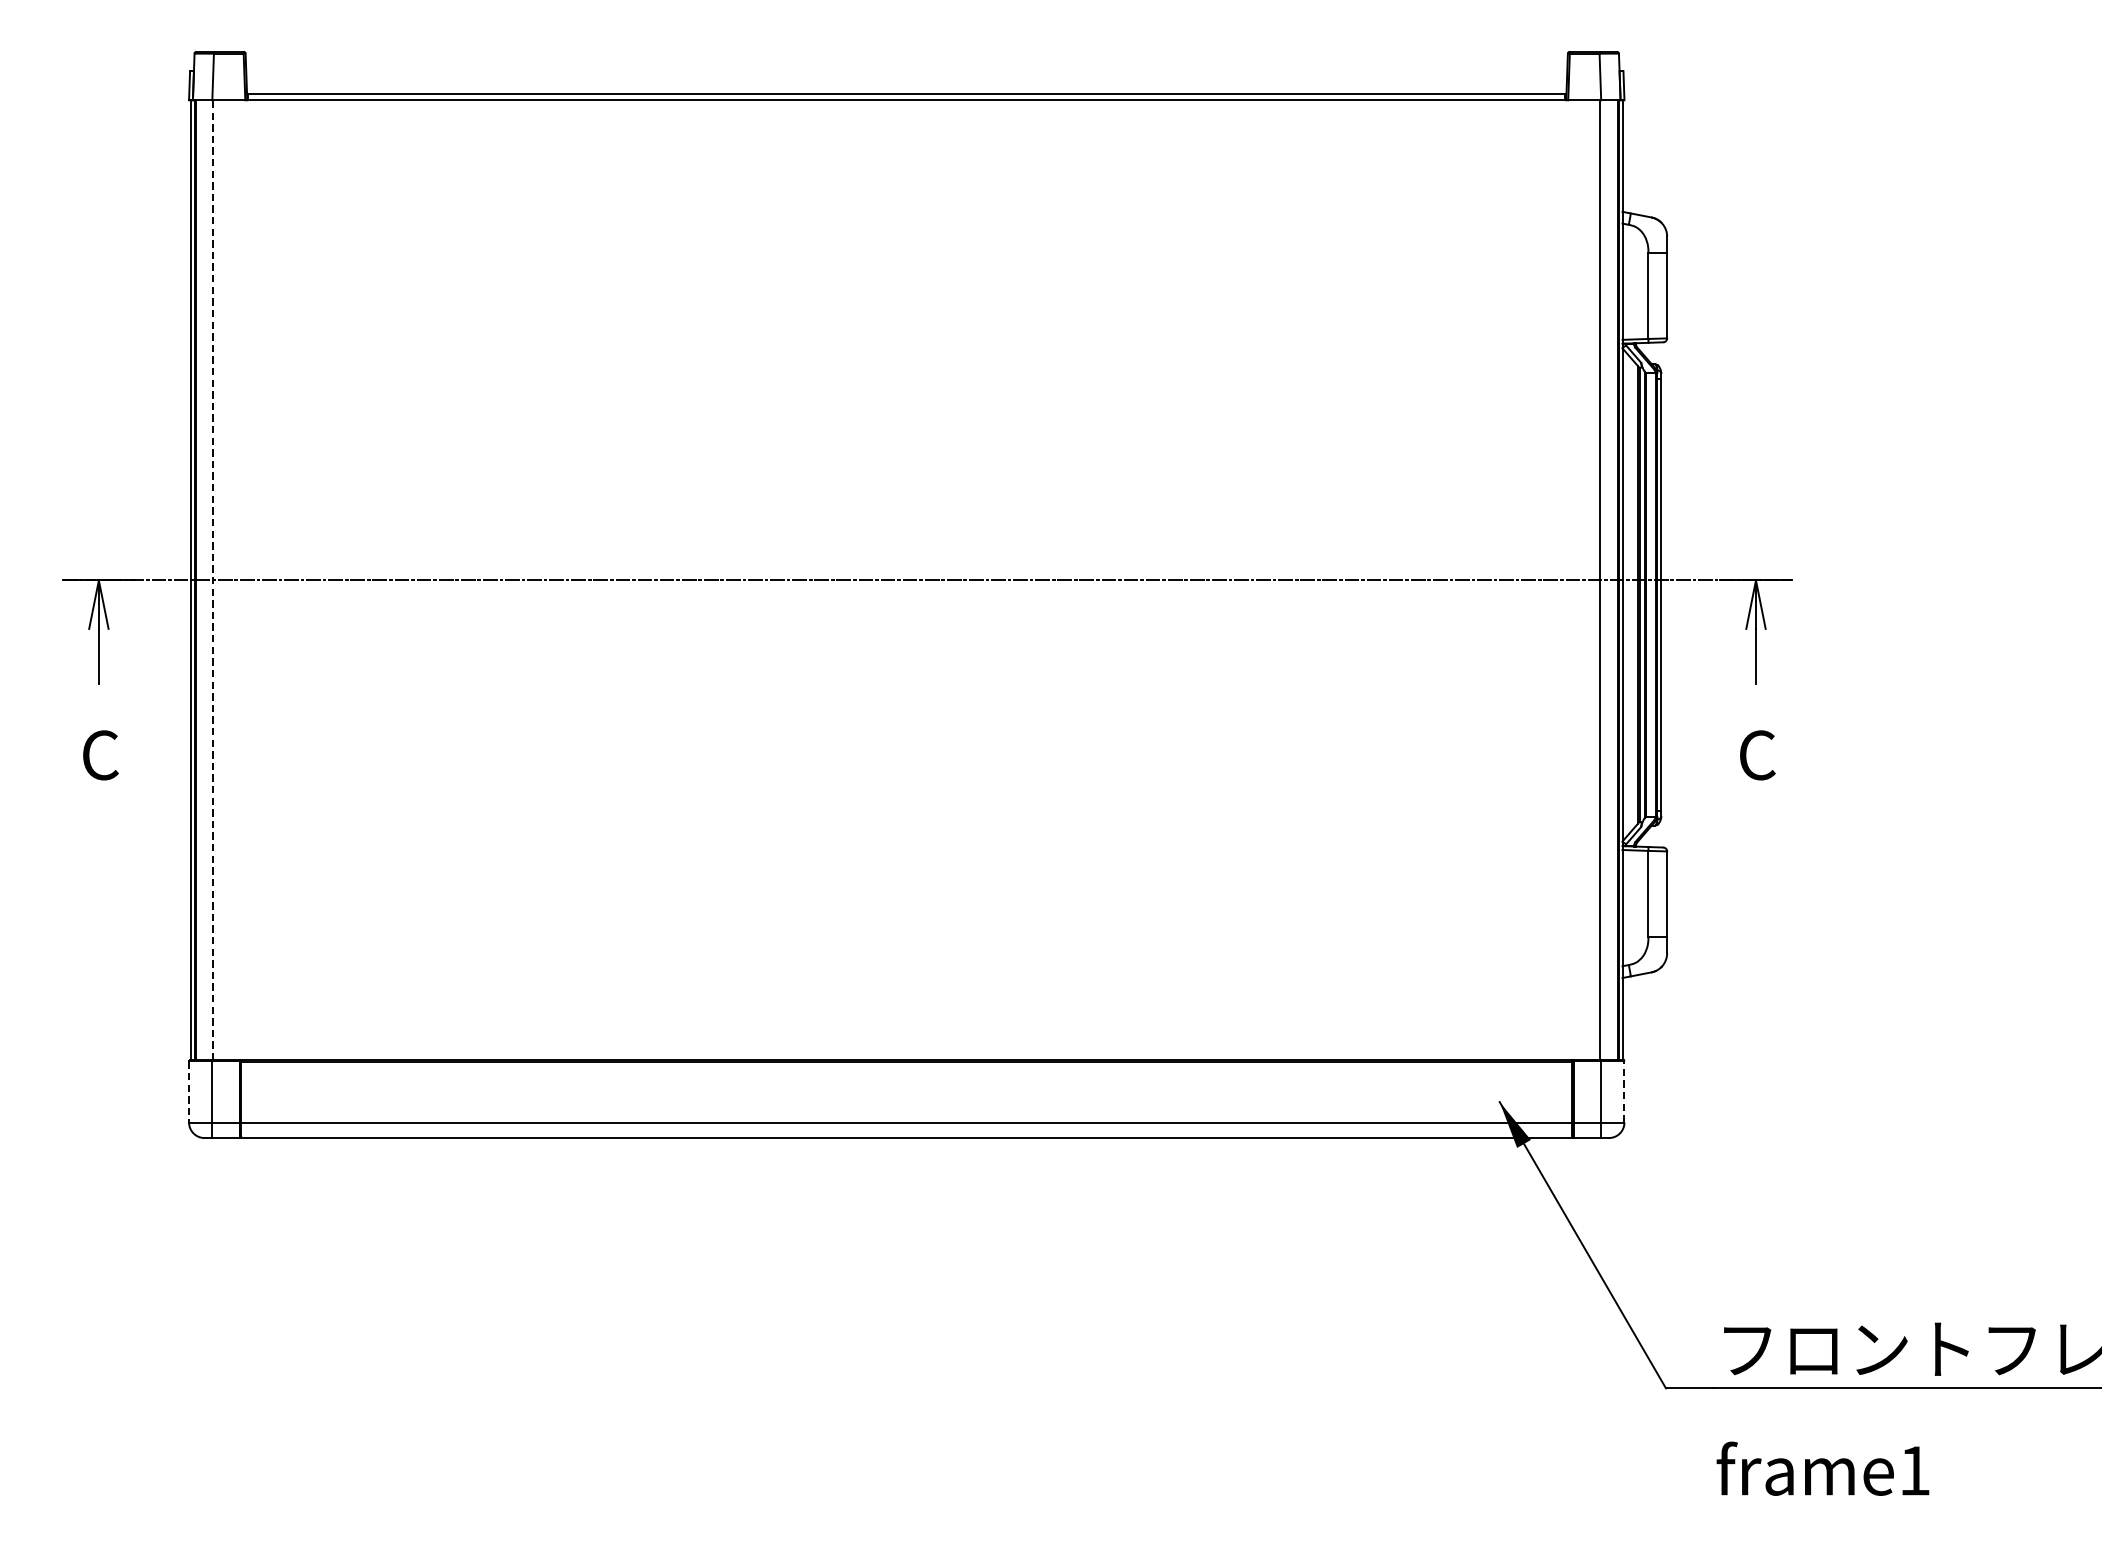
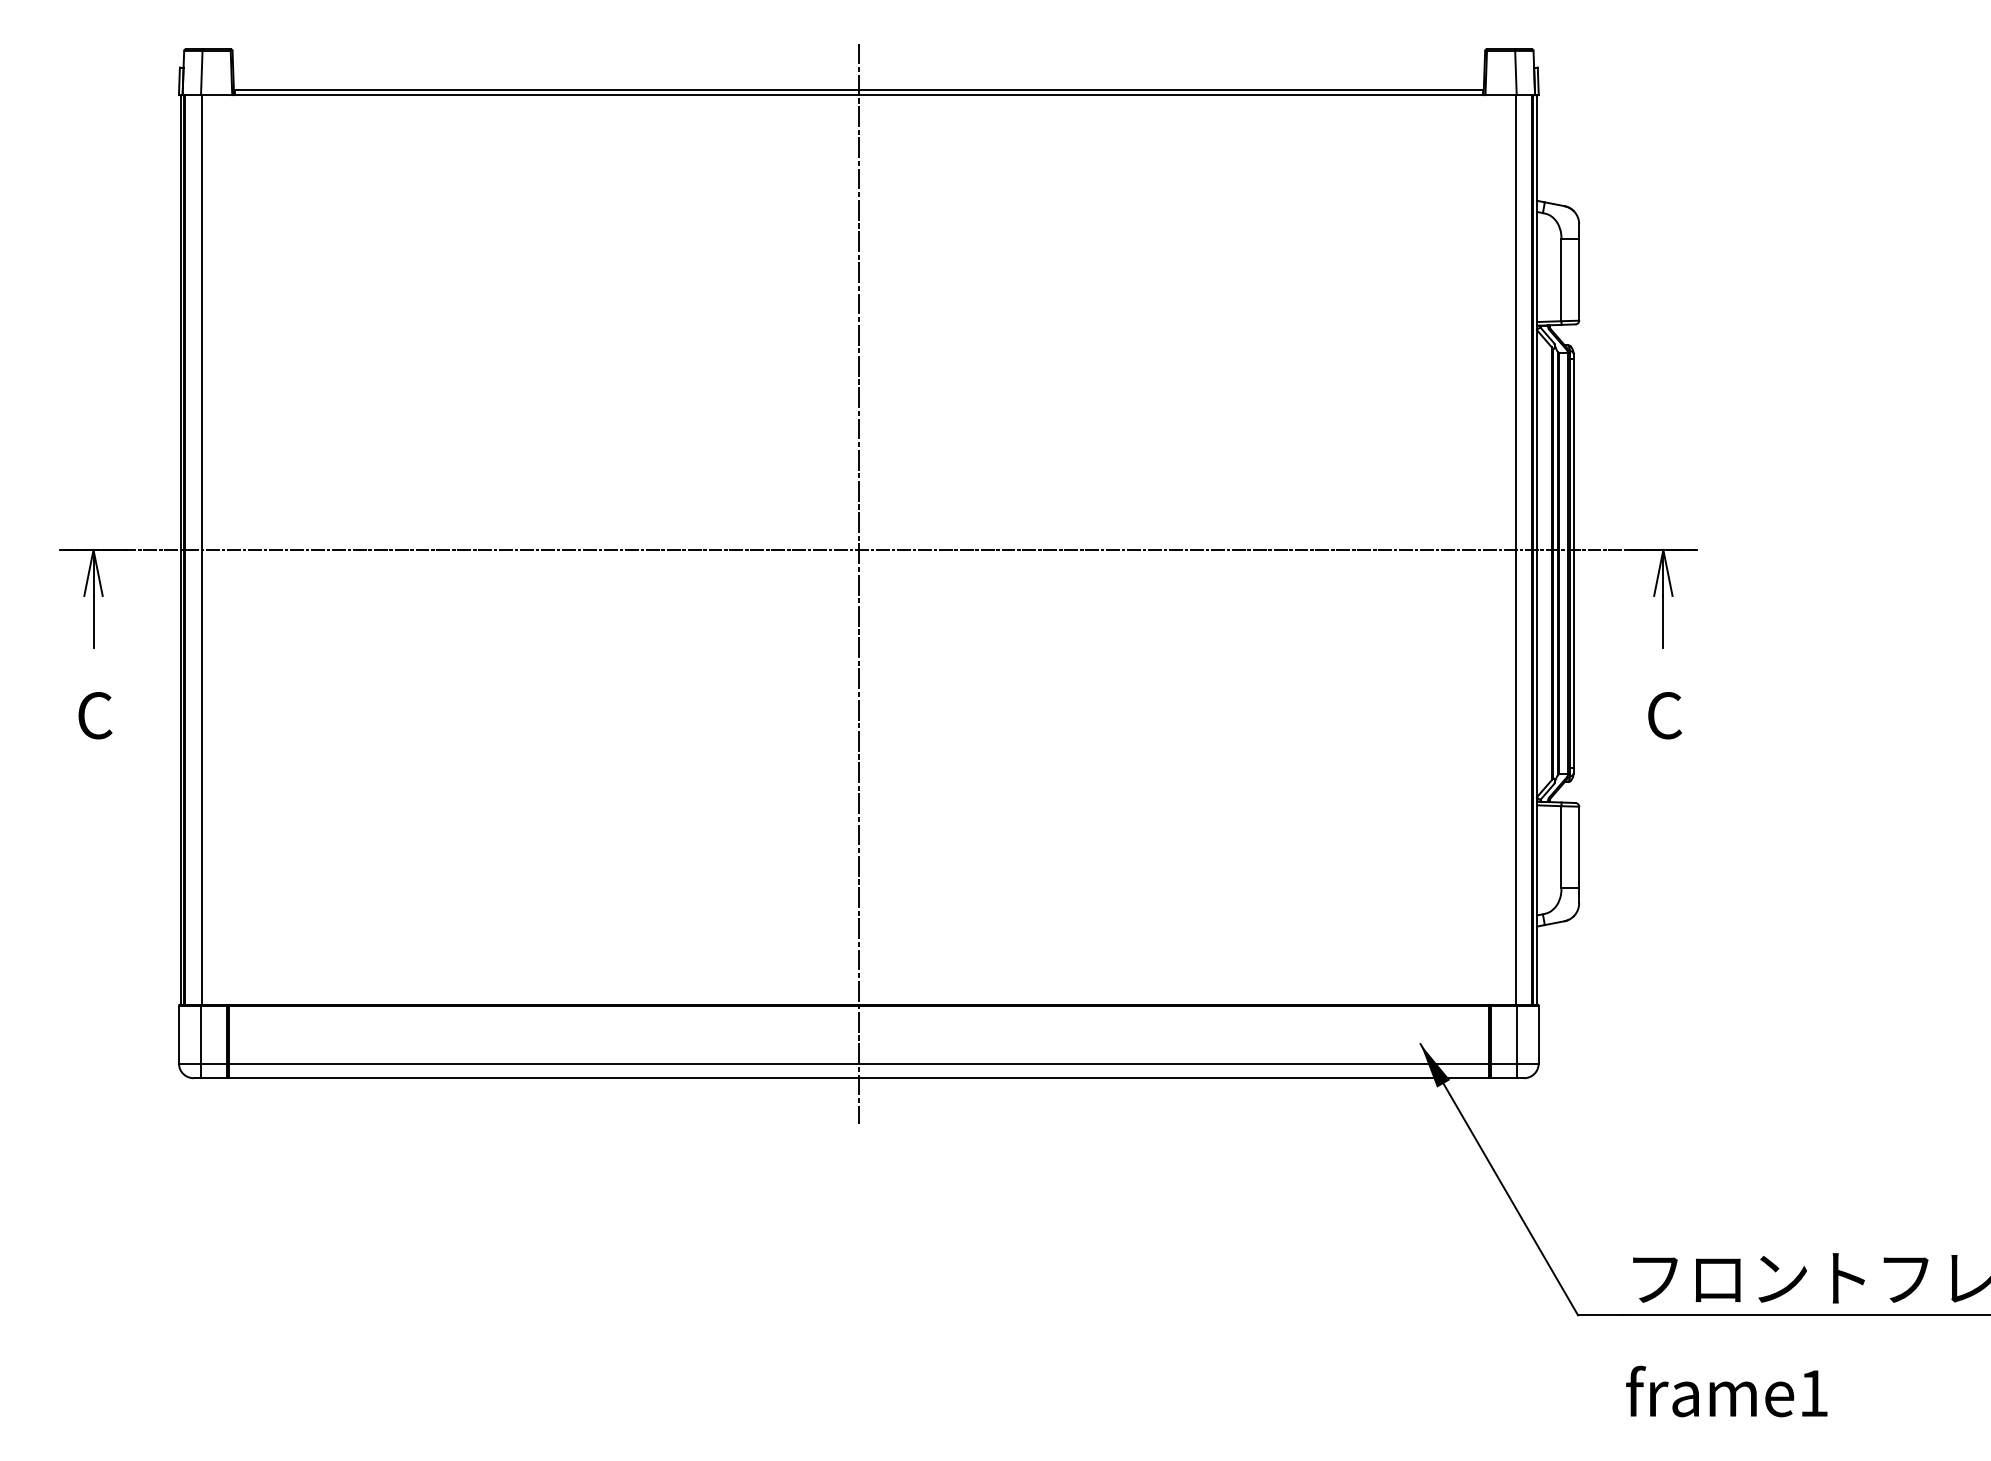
line: (212, 579) -> (201, 549), dashed -> solid
line: (906, 615) -> (858, 583), added
line: (188, 1091) -> (178, 1034), dashed -> solid
line: (1624, 1091) -> (1538, 1034), dashed -> solid

